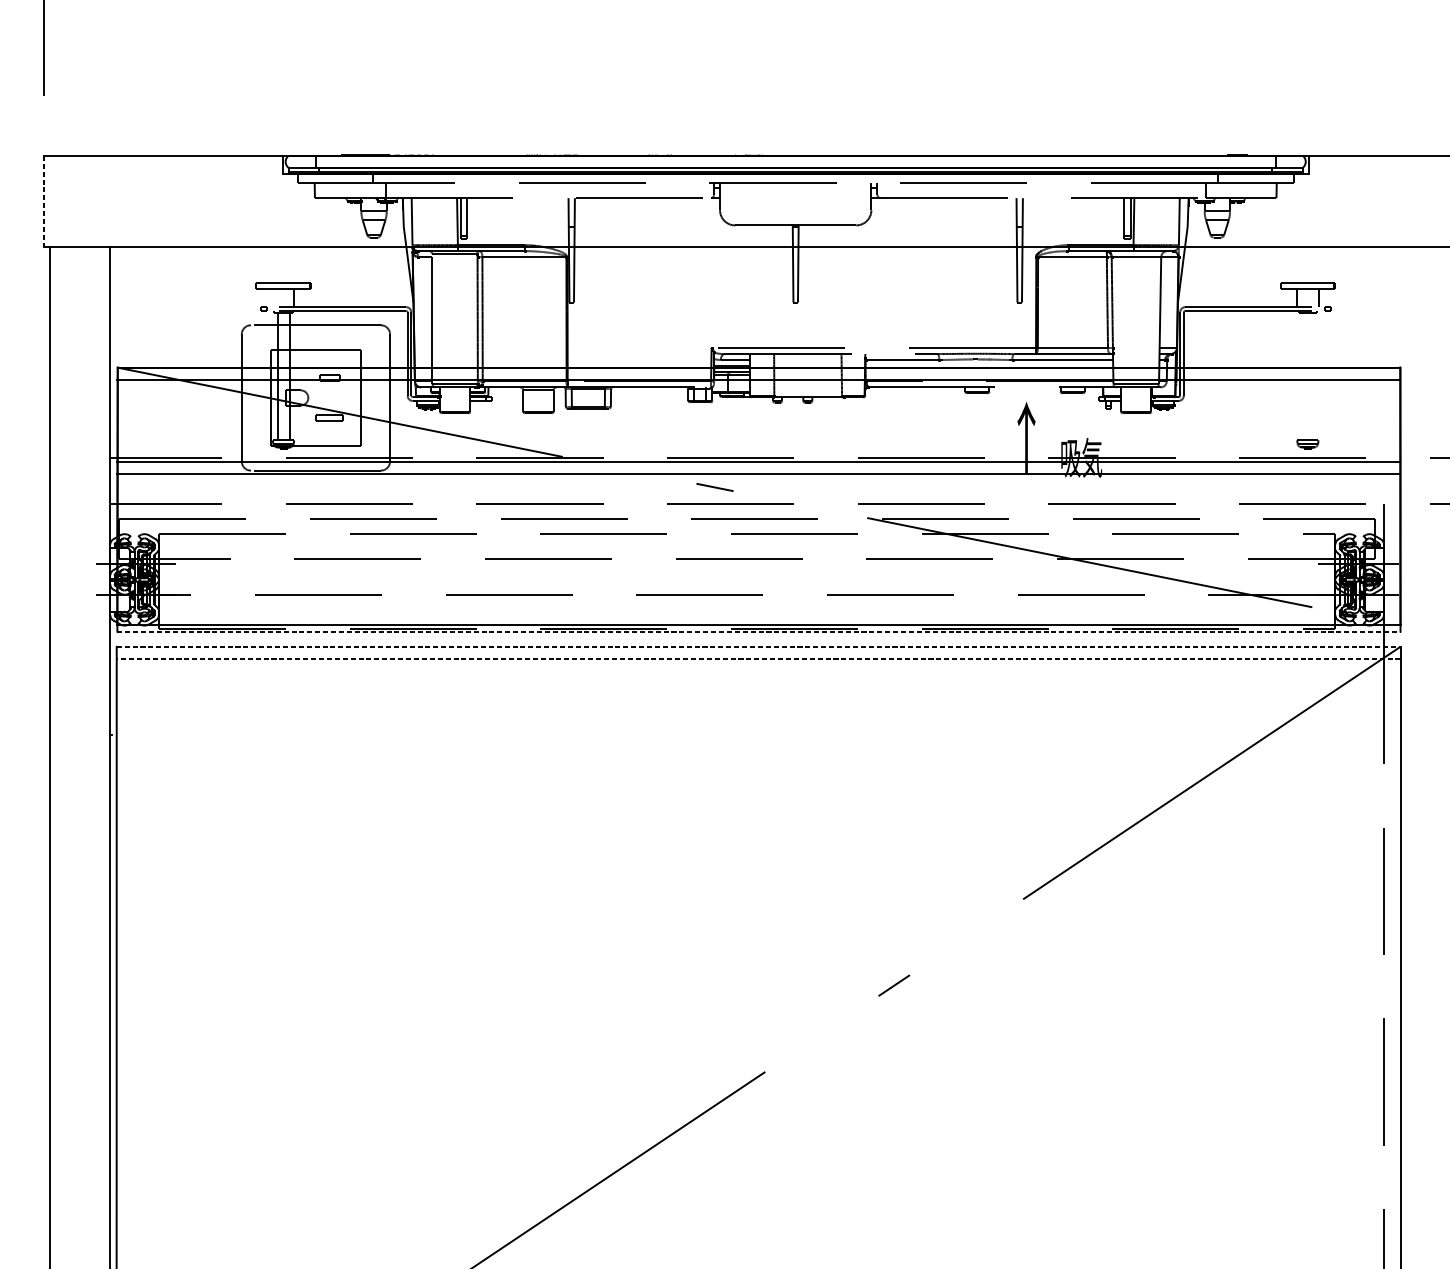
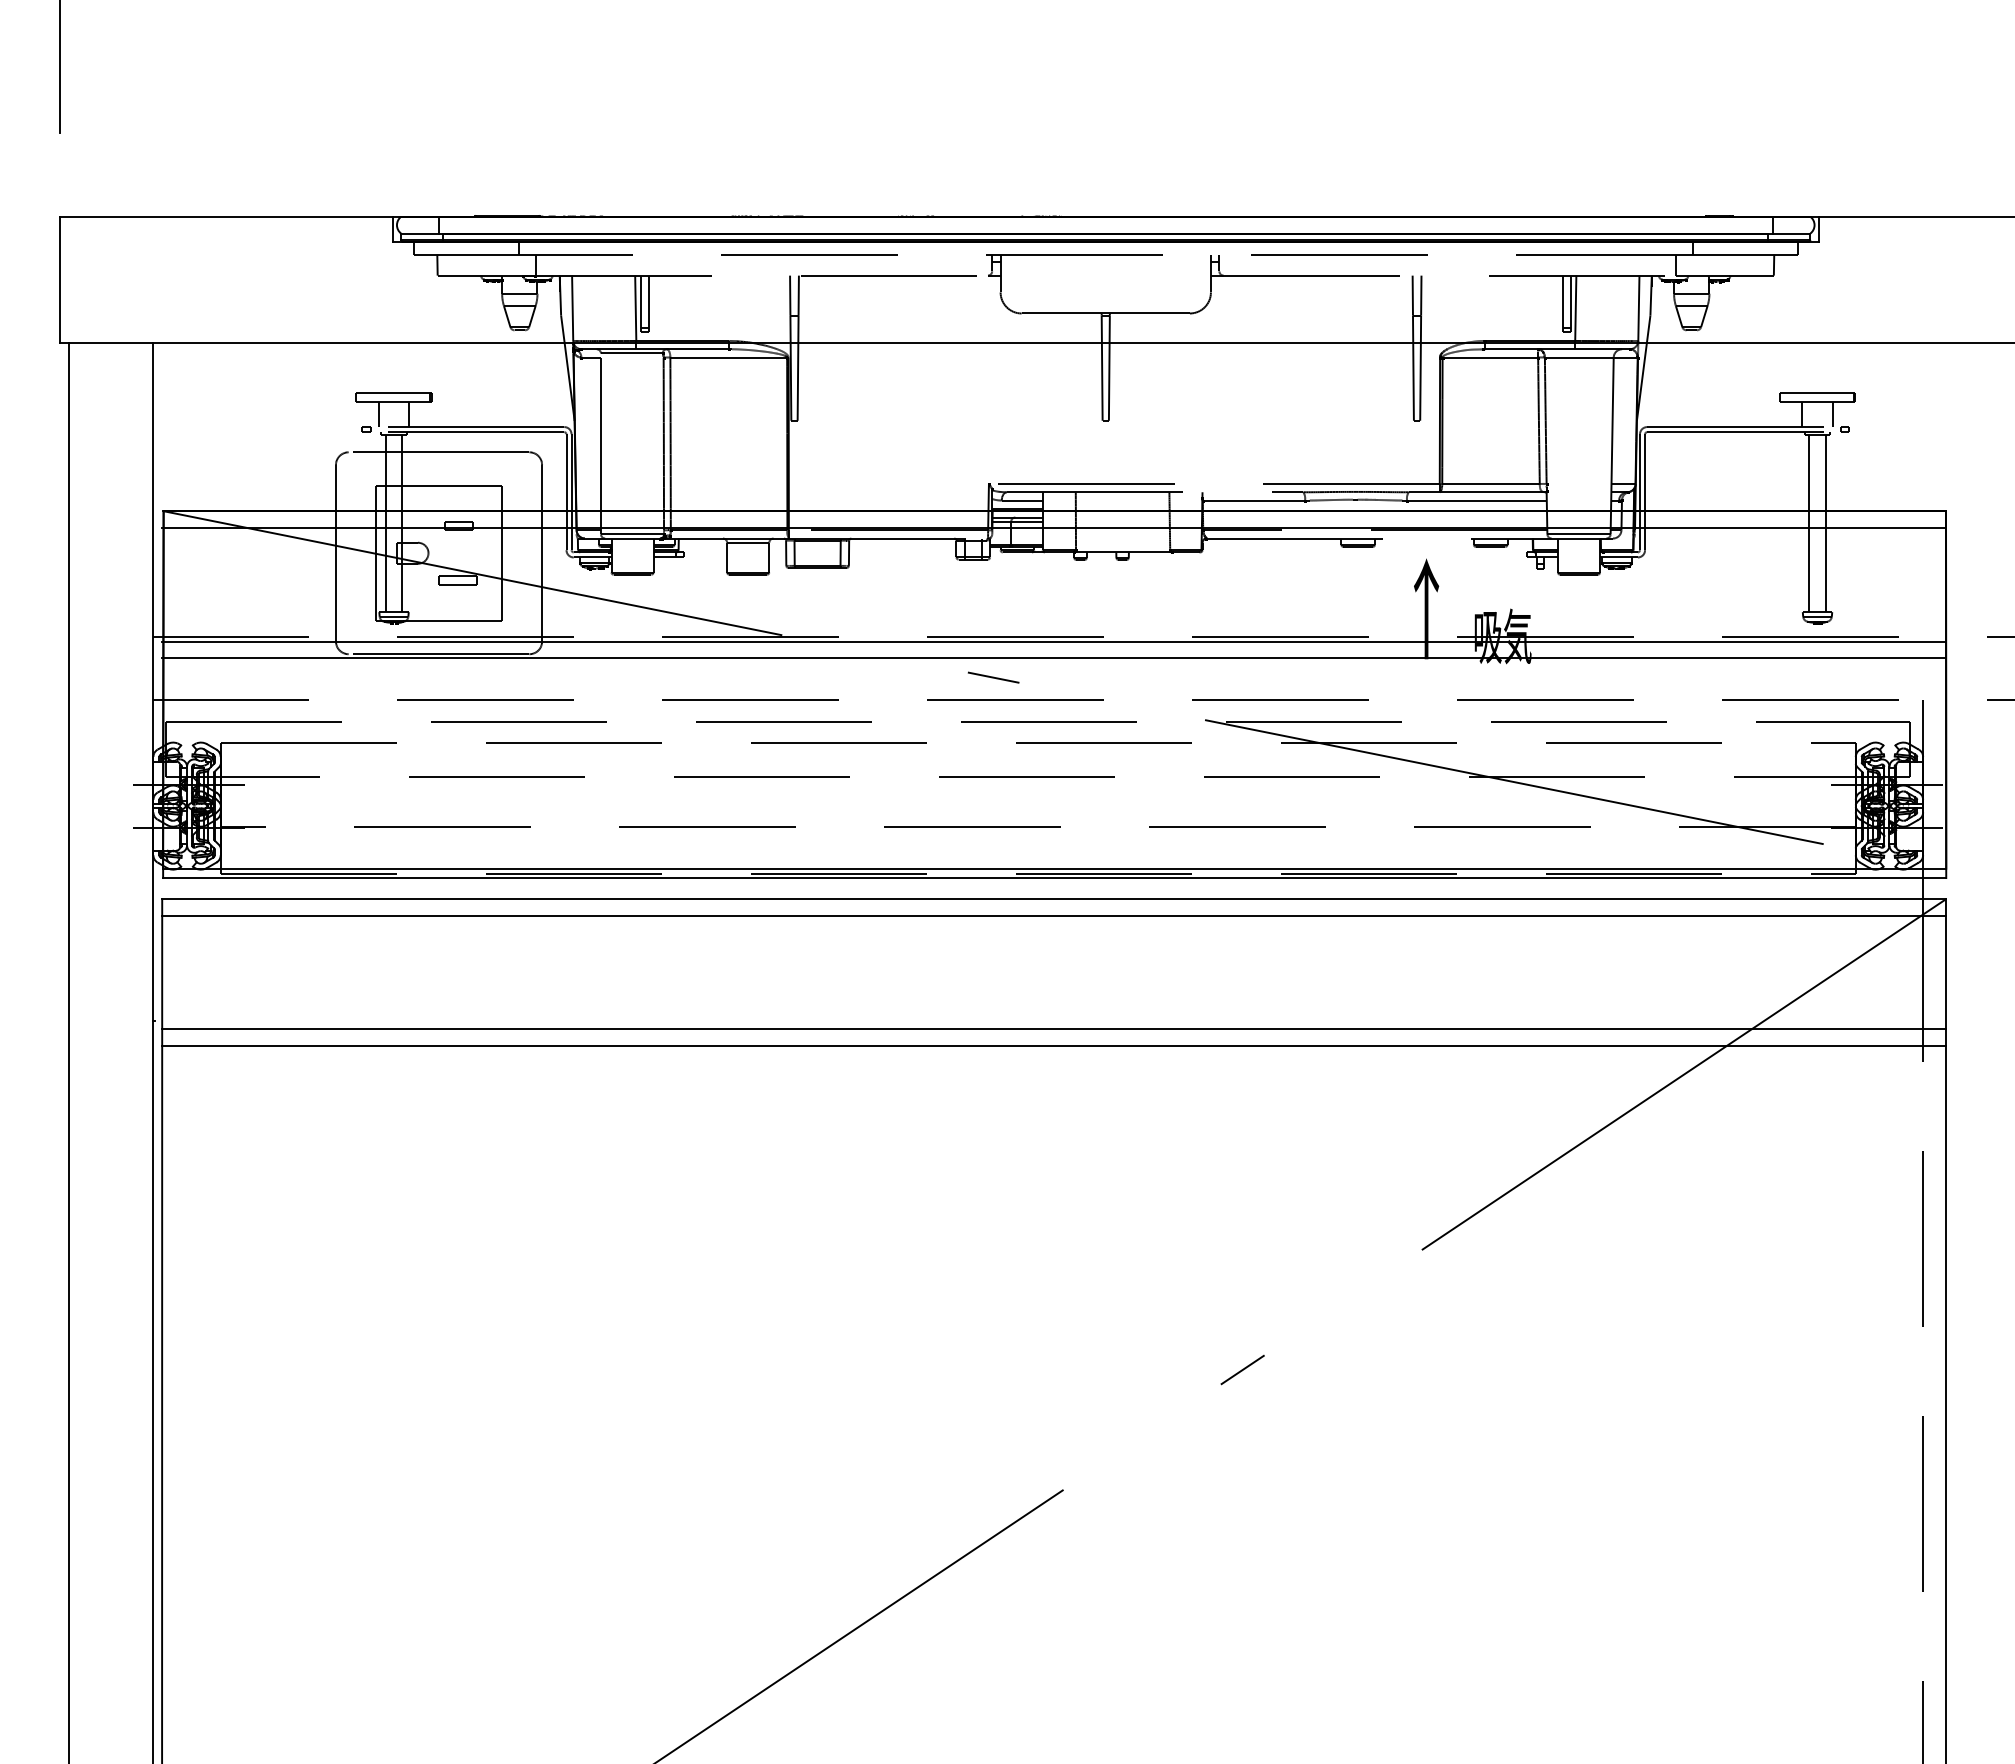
line: (43, 201) -> (60, 280), dashed -> solid
line: (272, 298) -> (378, 414), added
line: (1302, 376) -> (1809, 523), added
line: (1313, 376) -> (1825, 523), added
line: (758, 631) -> (1054, 878), dashed -> solid
line: (758, 647) -> (1053, 899), dashed -> solid
line: (758, 658) -> (1053, 915), dashed -> solid
line: (758, 740) -> (1054, 1029), added
line: (758, 752) -> (1054, 1046), added

